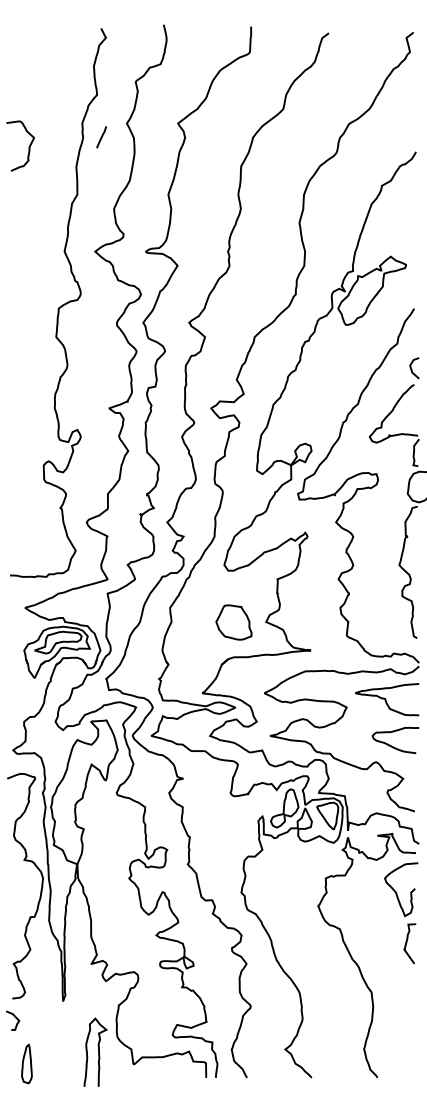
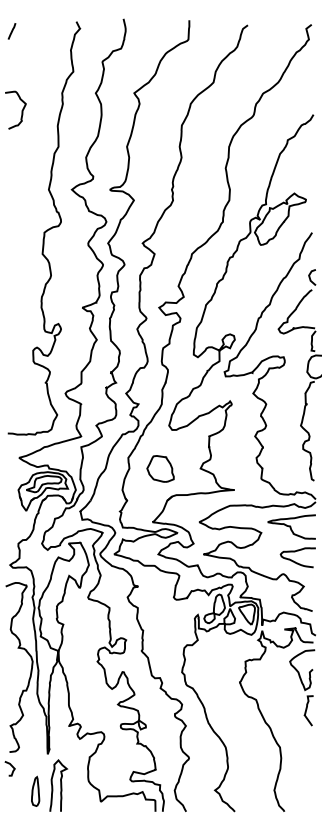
line: (101, 137) -> (11, 31), moved
part: (233, 622) -> (160, 468), moved
curve: (98, 1051) -> (60, 785), moved
part: (26, 1063) -> (35, 791), moved

